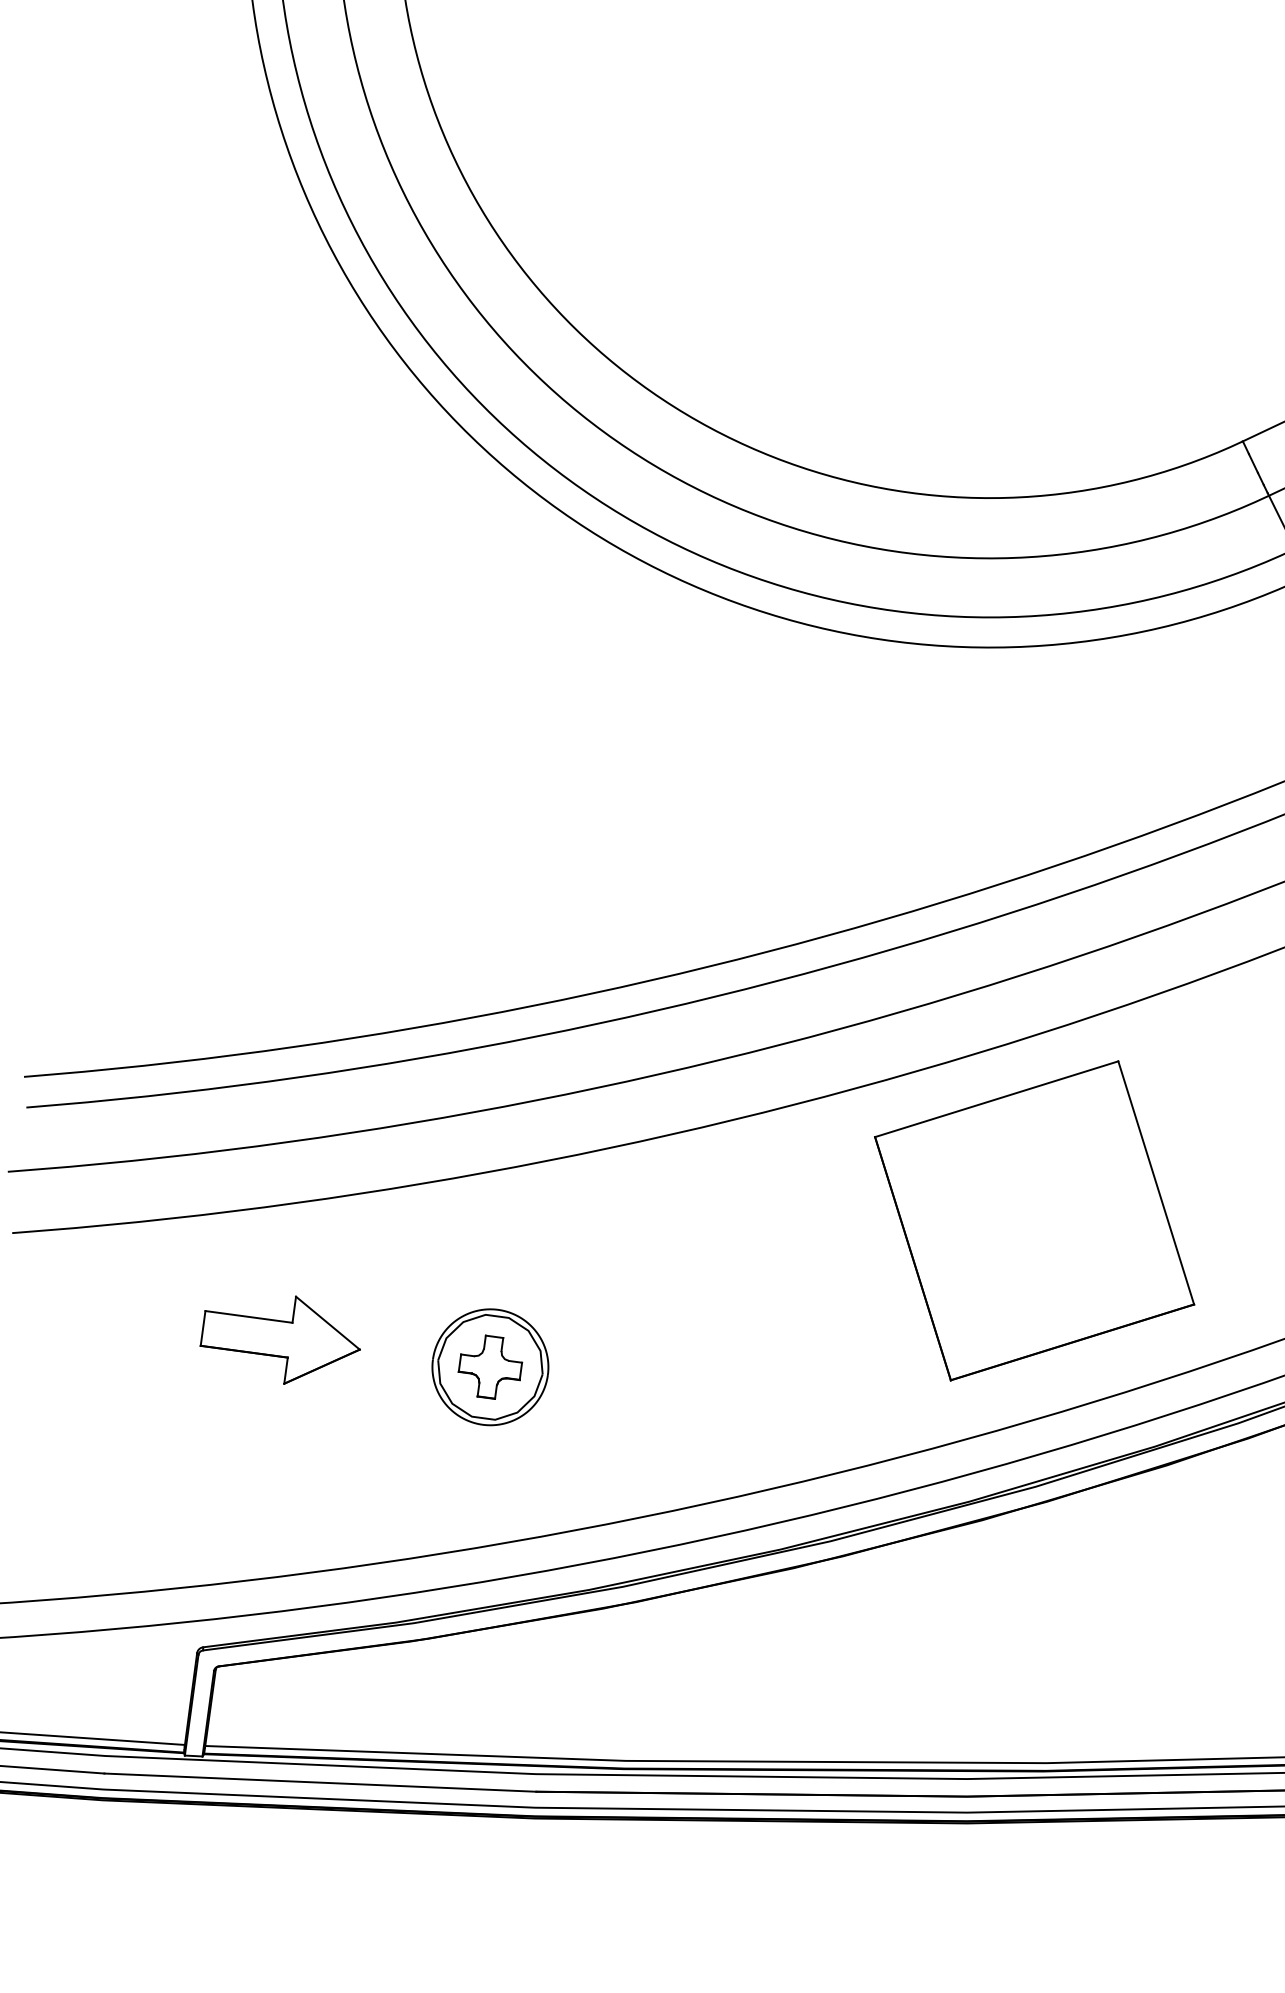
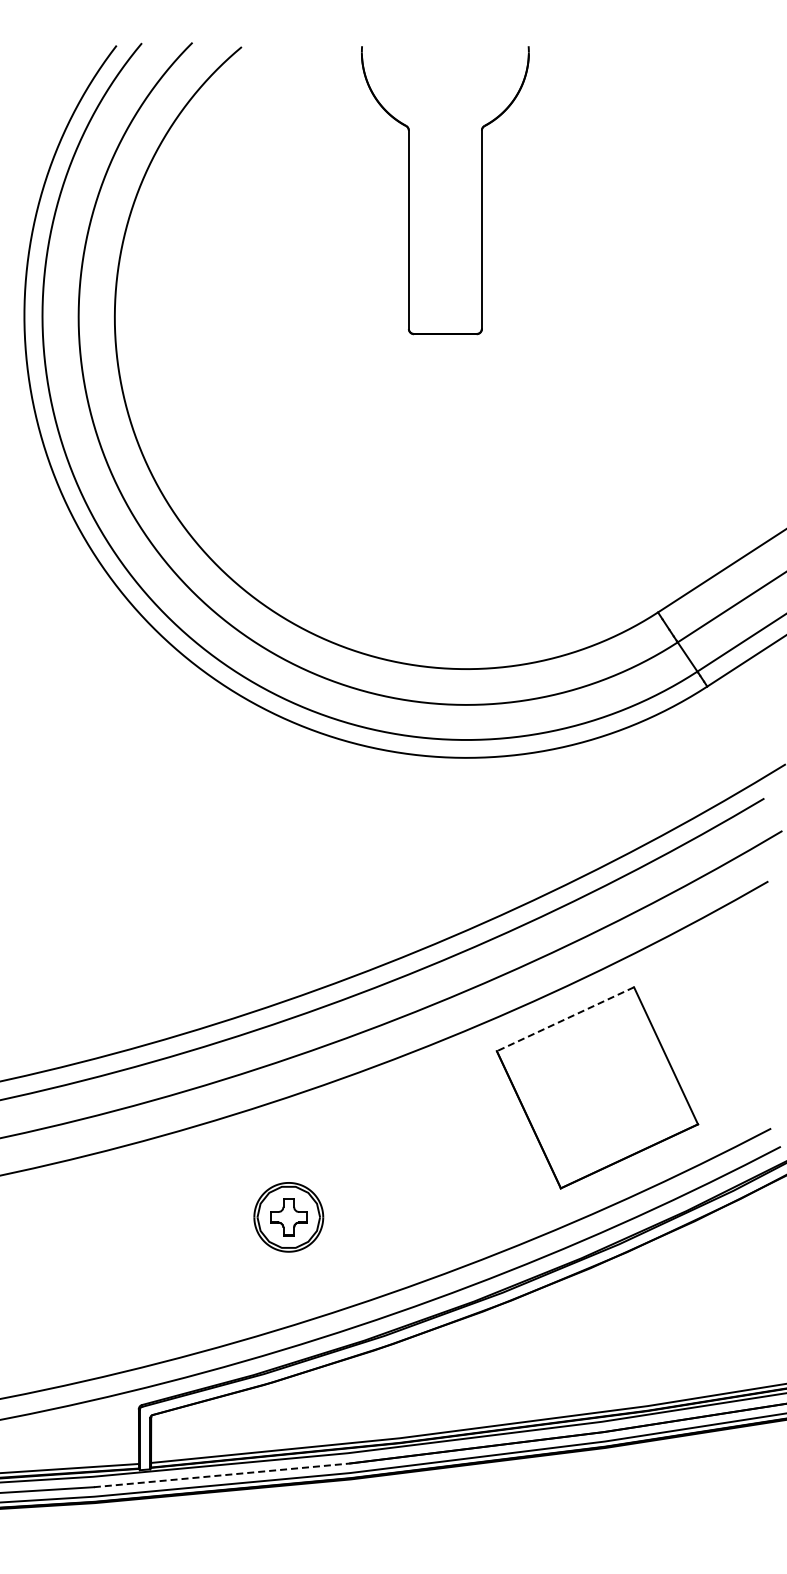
line: (996, 1099) -> (565, 1019), solid -> dashed
part: (281, 1339) -> (163, 1217), removed
line: (321, 1783) -> (222, 1475), solid -> dashed

